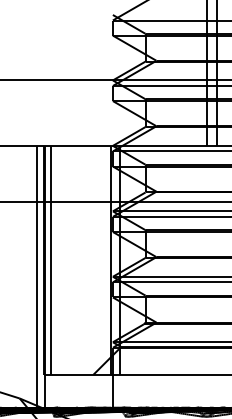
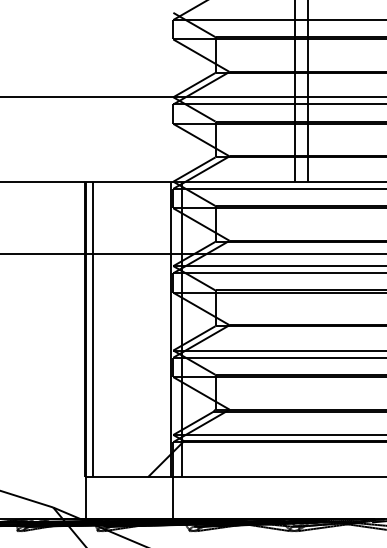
line: (37, 276) -> (75, 350), removed

